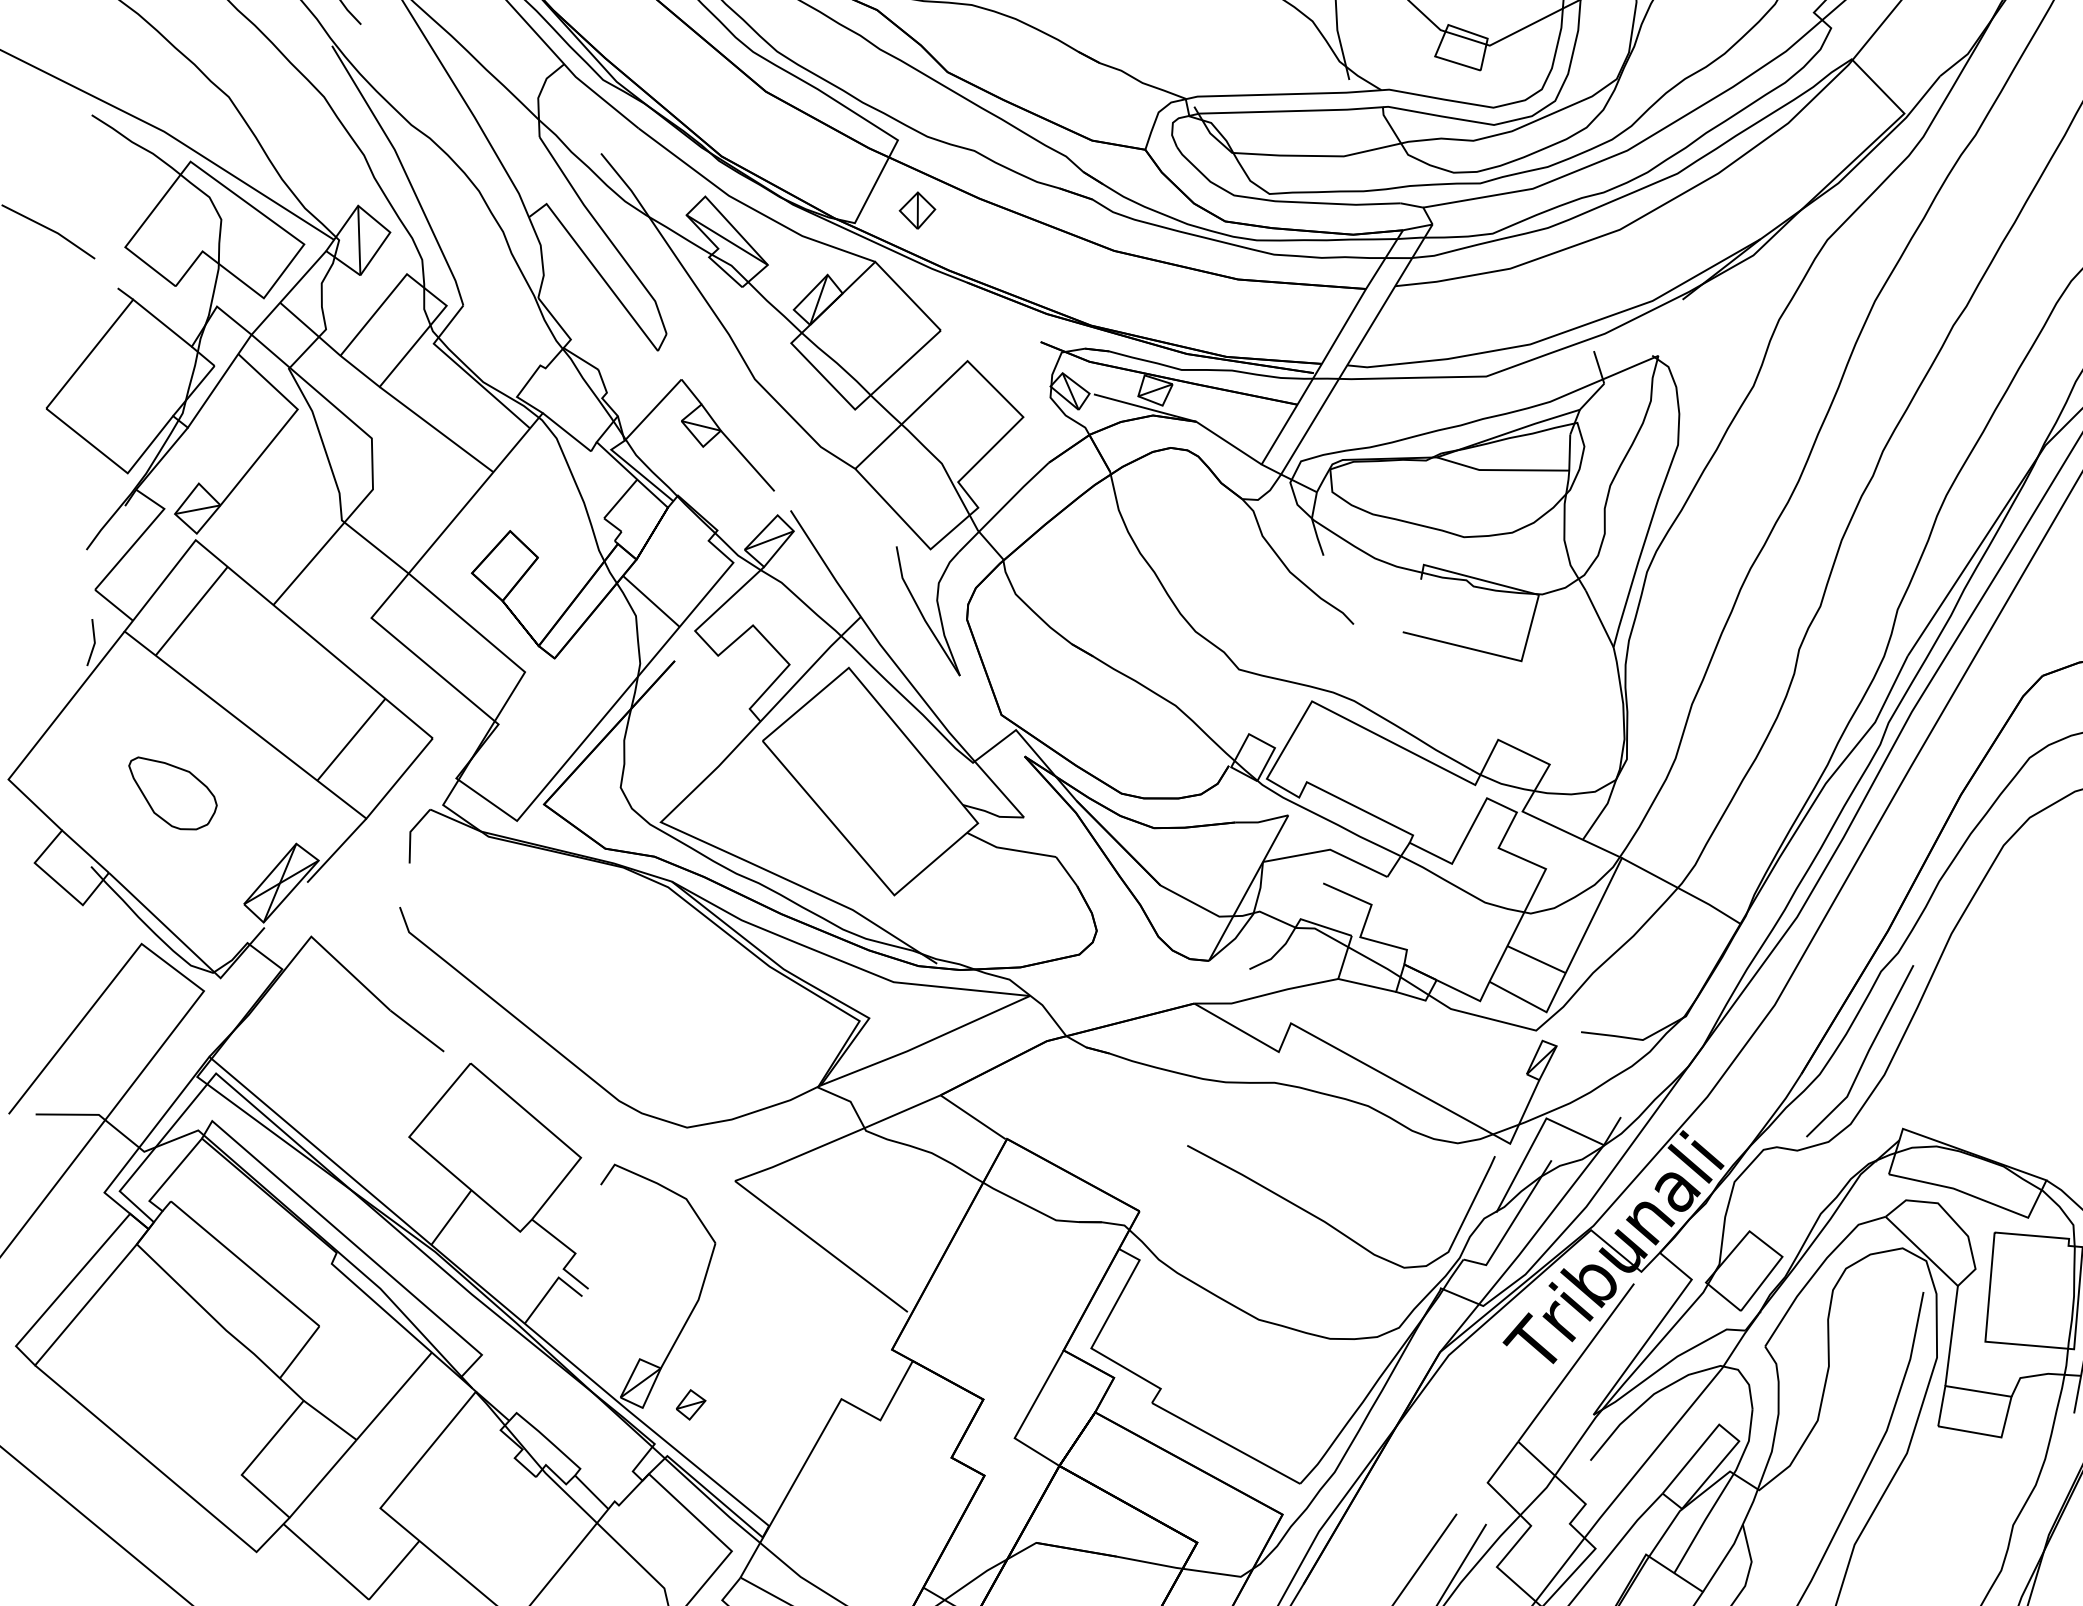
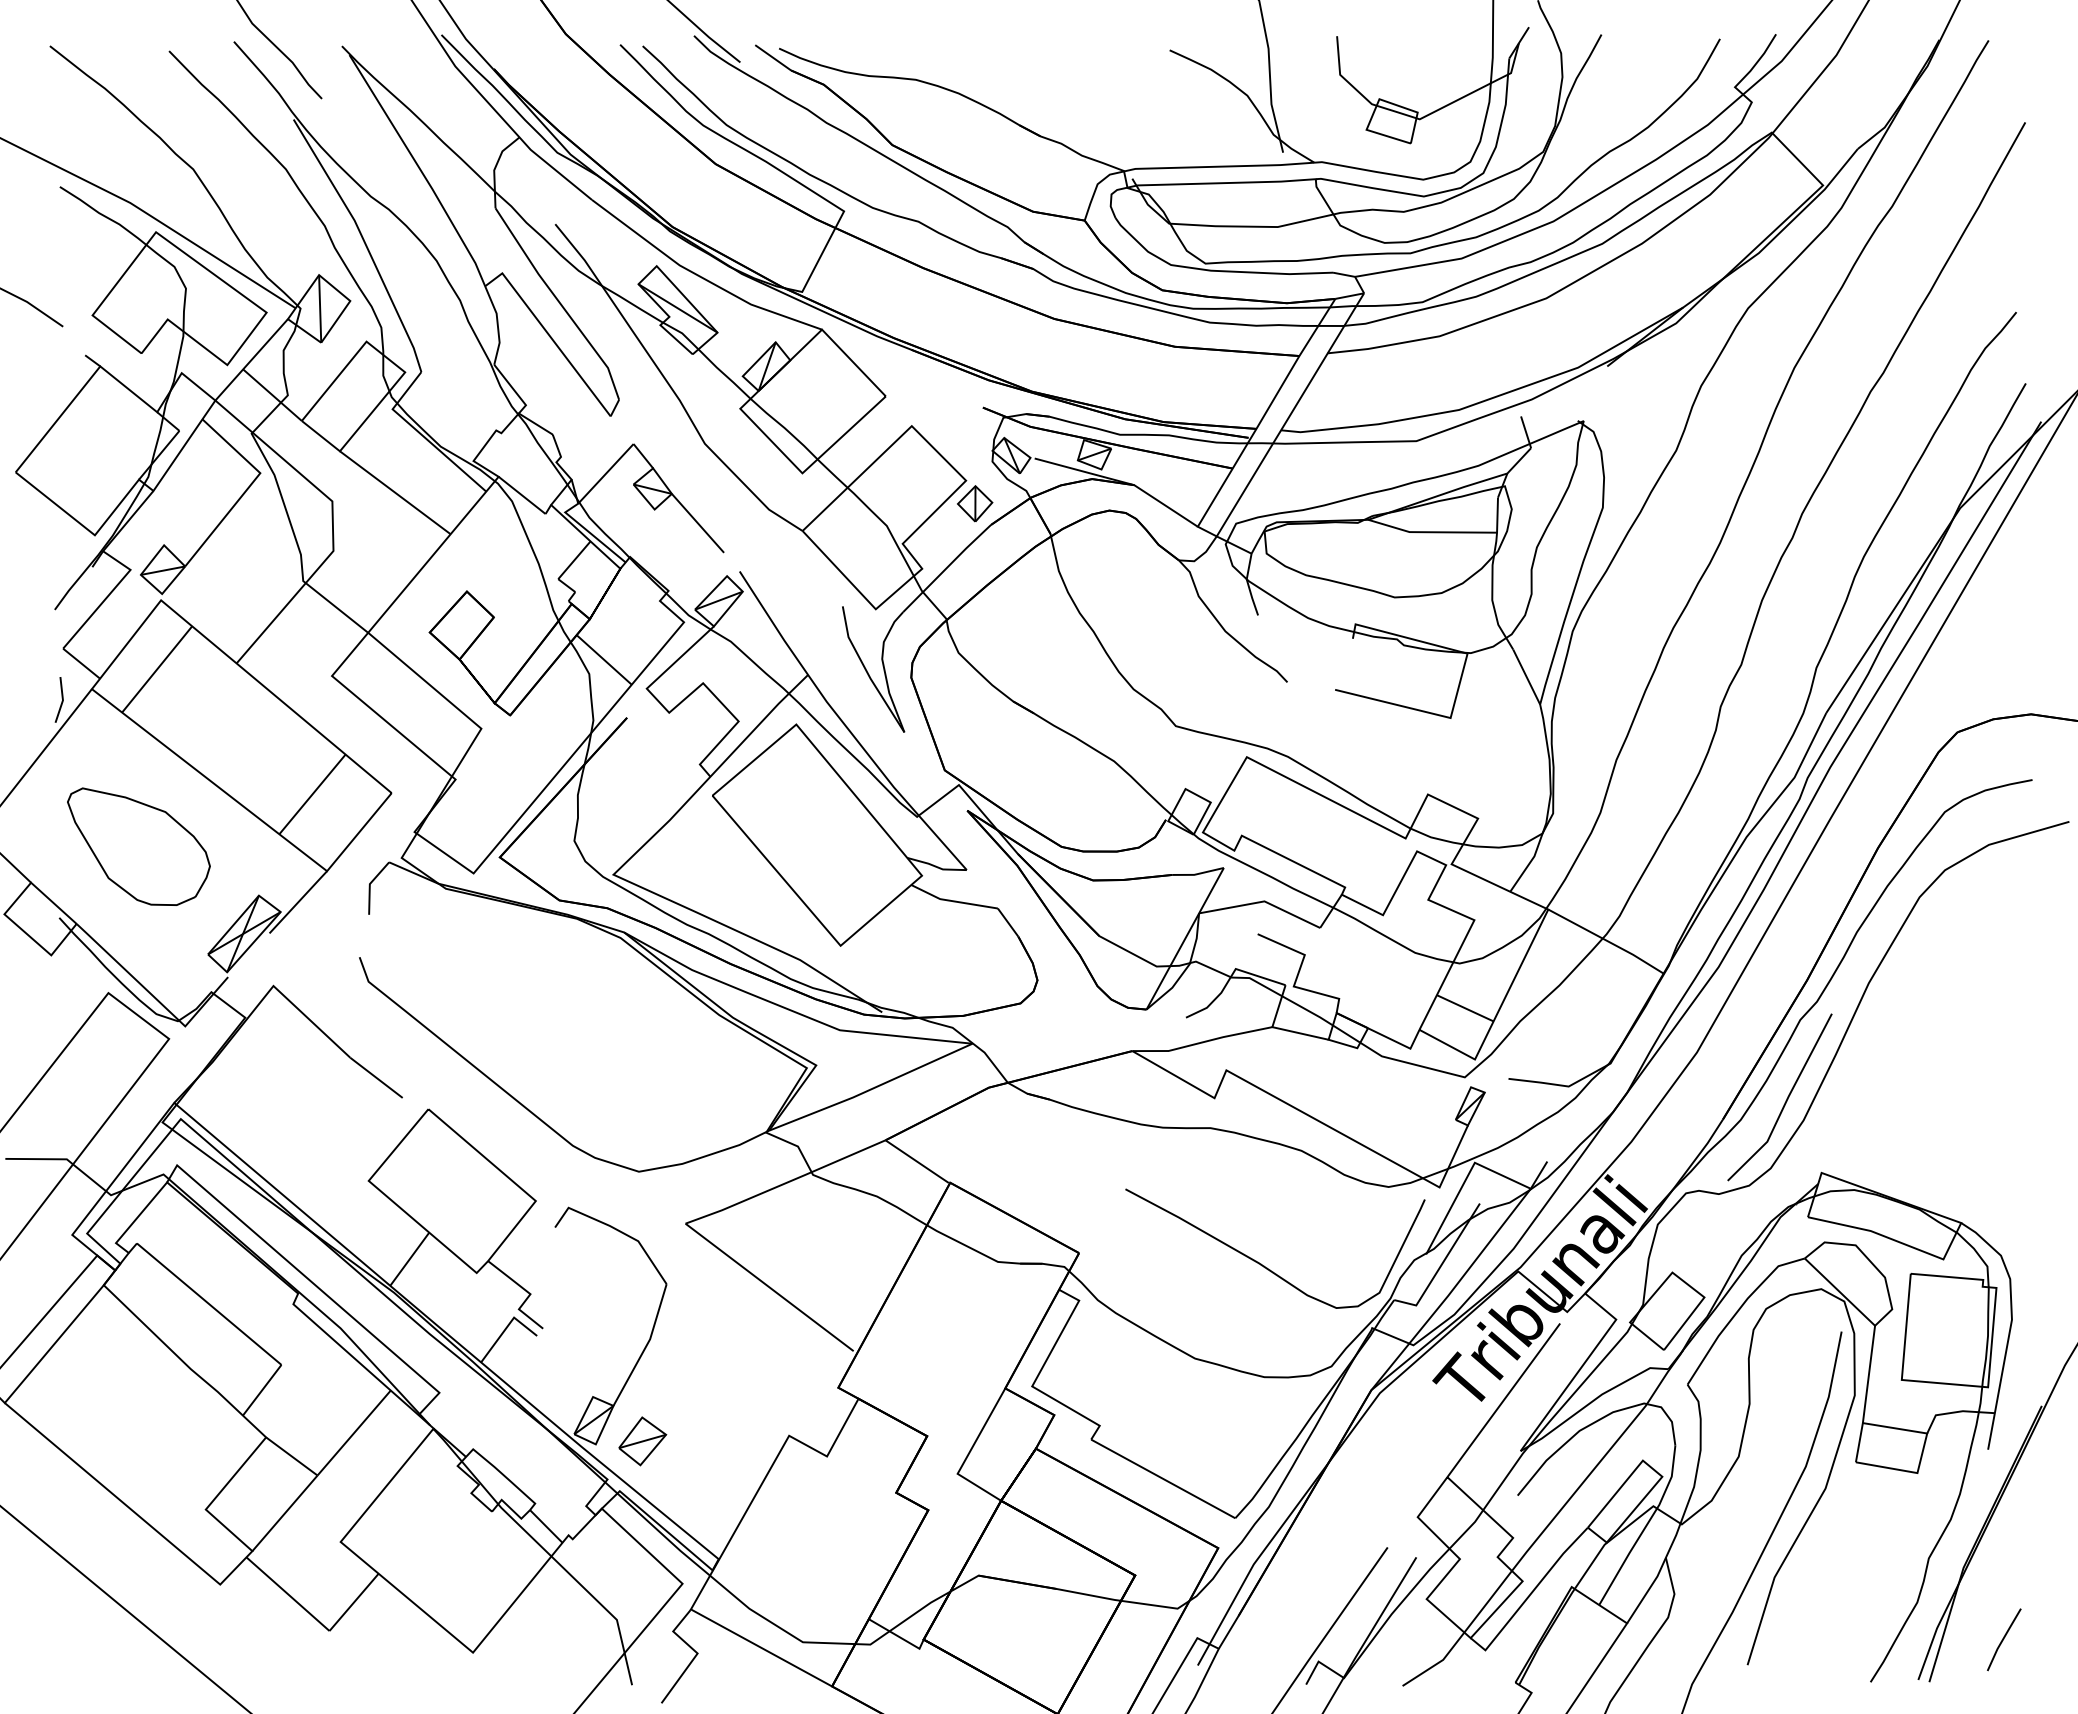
part: (917, 210) -> (975, 503), moved
part: (172, 793) -> (138, 846), size x1.67
part: (690, 1404) -> (642, 1441), size x1.67

